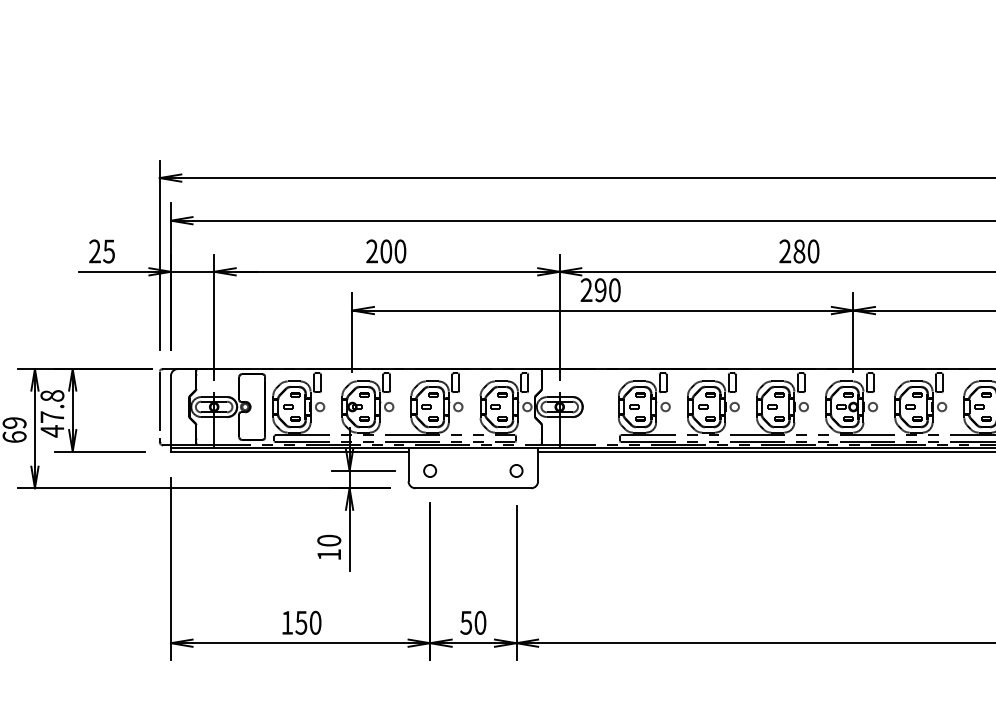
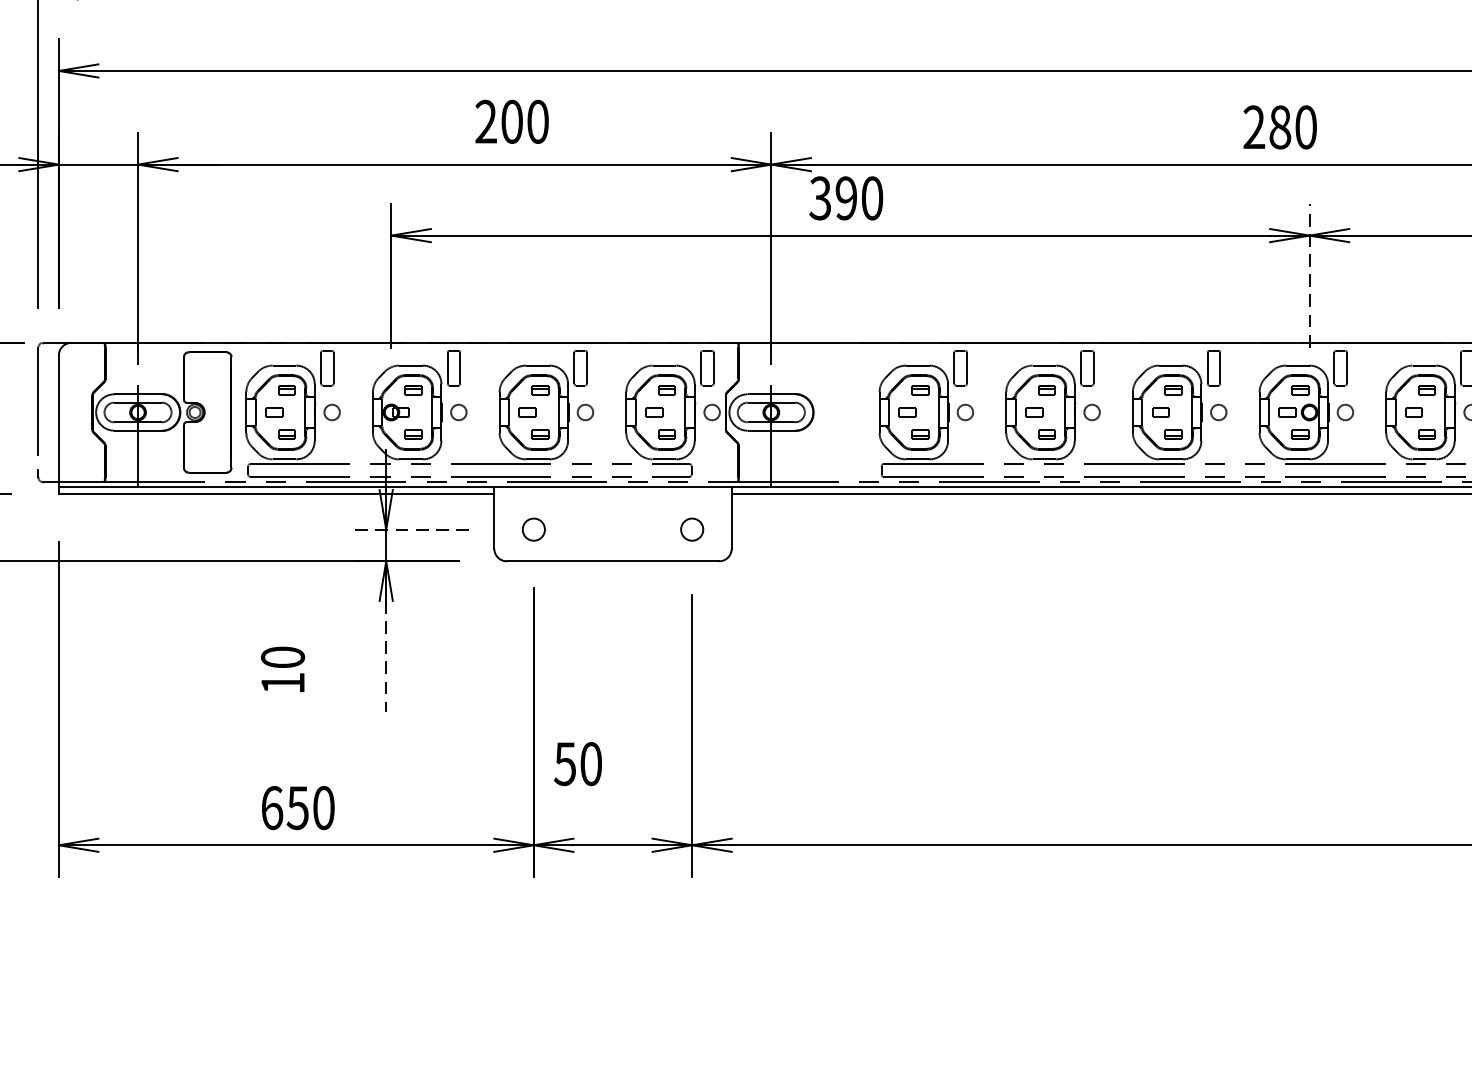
text: (386, 251) -> (512, 121), moved
text: (799, 251) -> (1280, 127), moved
text: (586, 290) -> (820, 198), 290 -> 390
line: (853, 331) -> (1309, 274), solid -> dashed
line: (363, 470) -> (411, 528), solid -> dashed
line: (349, 540) -> (386, 657), solid -> dashed
text: (329, 546) -> (283, 668), moved
text: (287, 622) -> (272, 807), 150 -> 650
text: (473, 622) -> (578, 763), moved

